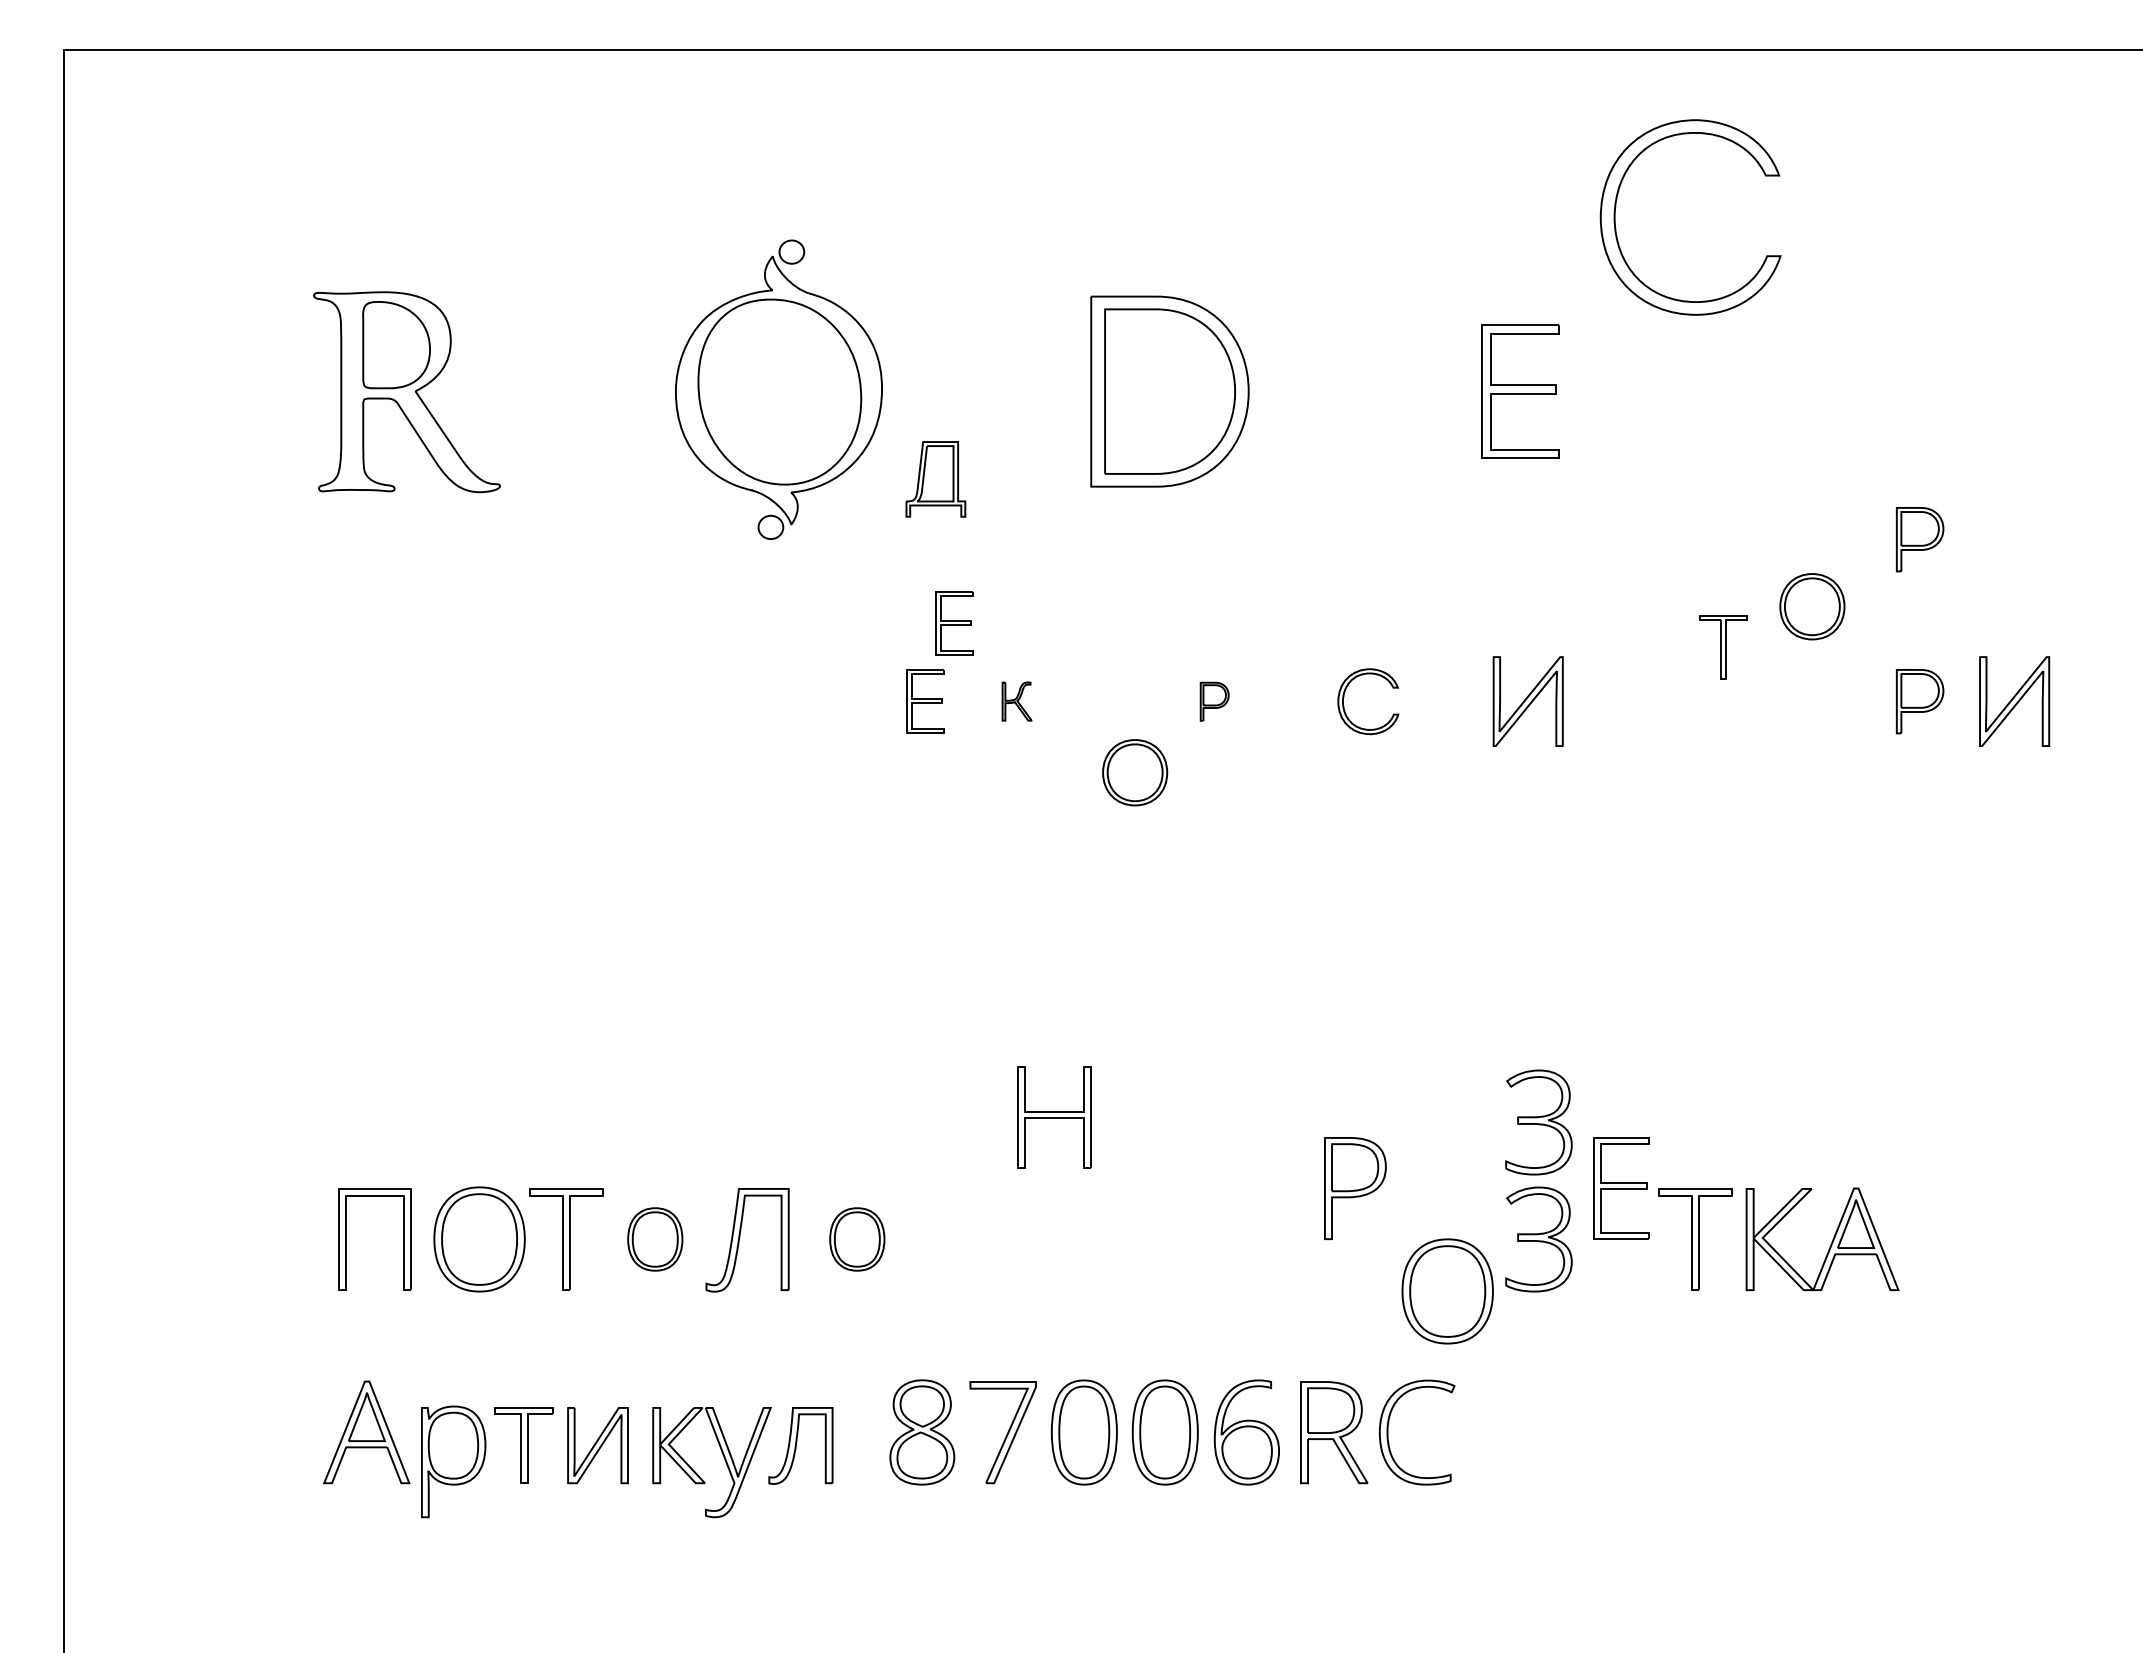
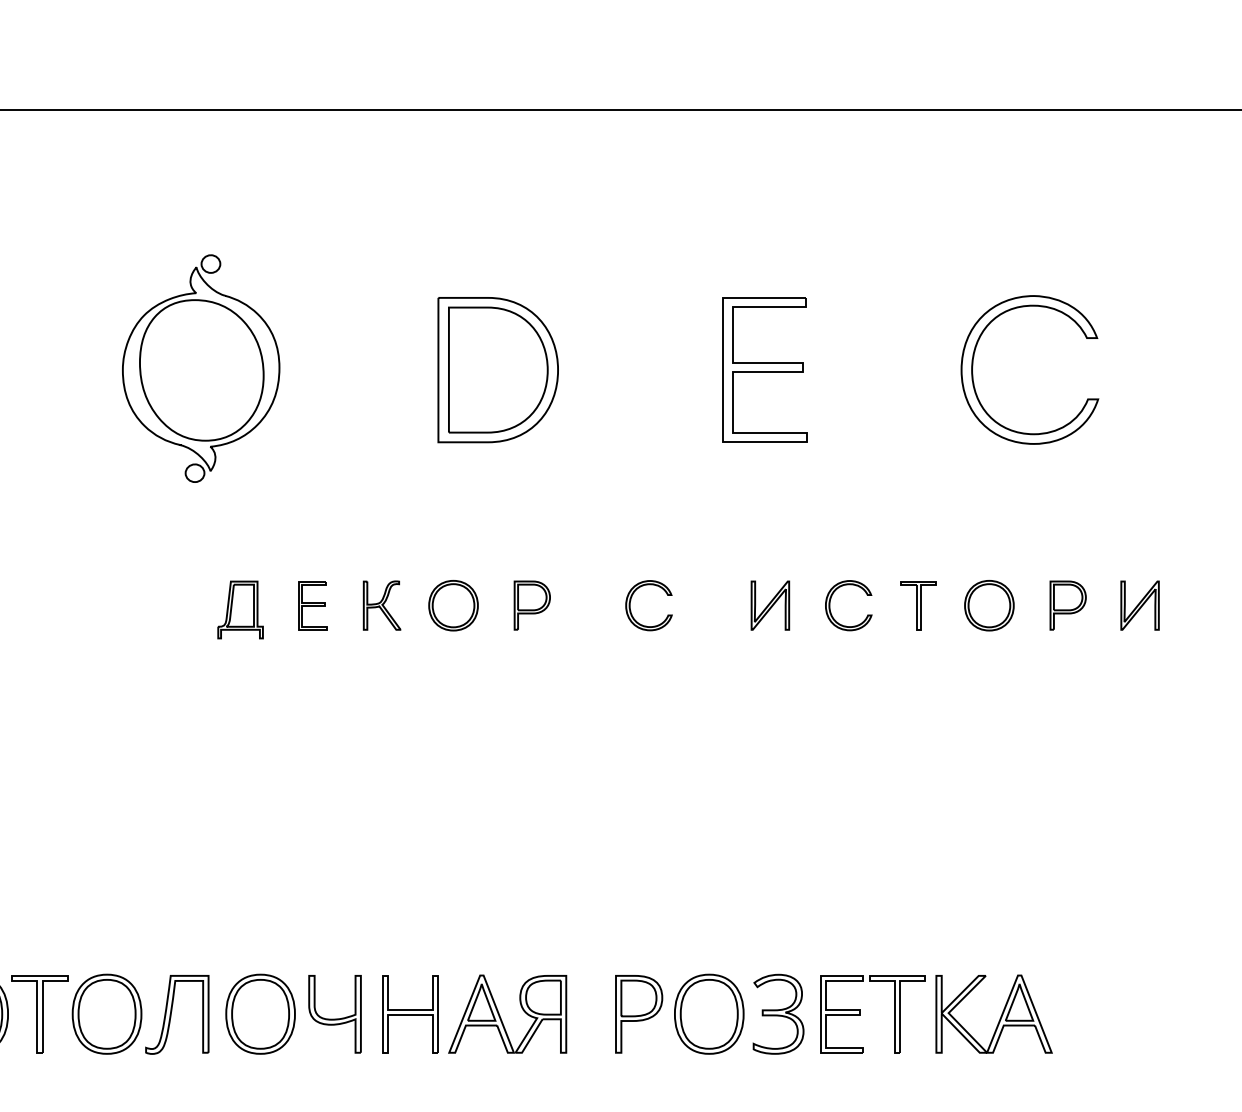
part: (1616, 207) -> (973, 362), moved
part: (1520, 391) -> (764, 369), size x1.43
part: (935, 479) -> (240, 610), moved
part: (1920, 539) -> (1068, 482), removed
part: (1812, 606) -> (989, 605), moved
part: (954, 623) -> (334, 546), removed
part: (1723, 647) -> (918, 605), moved
part: (1607, 696) -> (830, 601), added
part: (1016, 701) -> (381, 605), size x1.67
part: (1214, 701) -> (532, 605), size x1.67
part: (1527, 701) -> (769, 605), size x0.71
part: (2014, 701) -> (1139, 605), size x0.71
part: (1135, 772) -> (453, 605), moved
part: (1054, 1117) -> (410, 1014), moved
part: (1538, 1122) -> (778, 925), removed
part: (1355, 1188) -> (639, 1014), moved
part: (1621, 1188) -> (841, 1014), moved
part: (655, 1239) -> (107, 1014), size x1.67
part: (857, 1239) -> (260, 1014), size x1.67
part: (955, 1239) -> (335, 1014), added
part: (1172, 1240) -> (500, 1015), added
part: (1447, 1291) -> (709, 1014), moved

